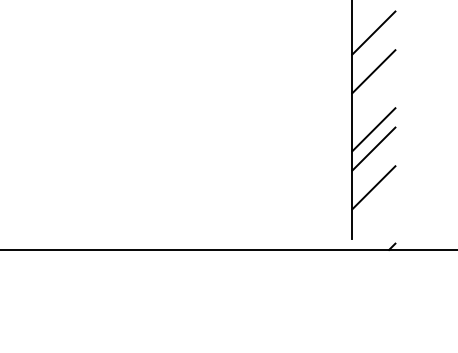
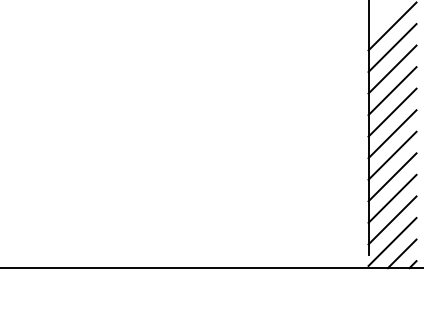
line: (373, 51) -> (392, 47), added
line: (373, 90) -> (392, 90), added
line: (373, 109) -> (392, 111), added
line: (373, 168) -> (392, 177), added
line: (373, 206) -> (392, 219), added
line: (373, 226) -> (392, 242), added
line: (382, 236) -> (402, 253), added

